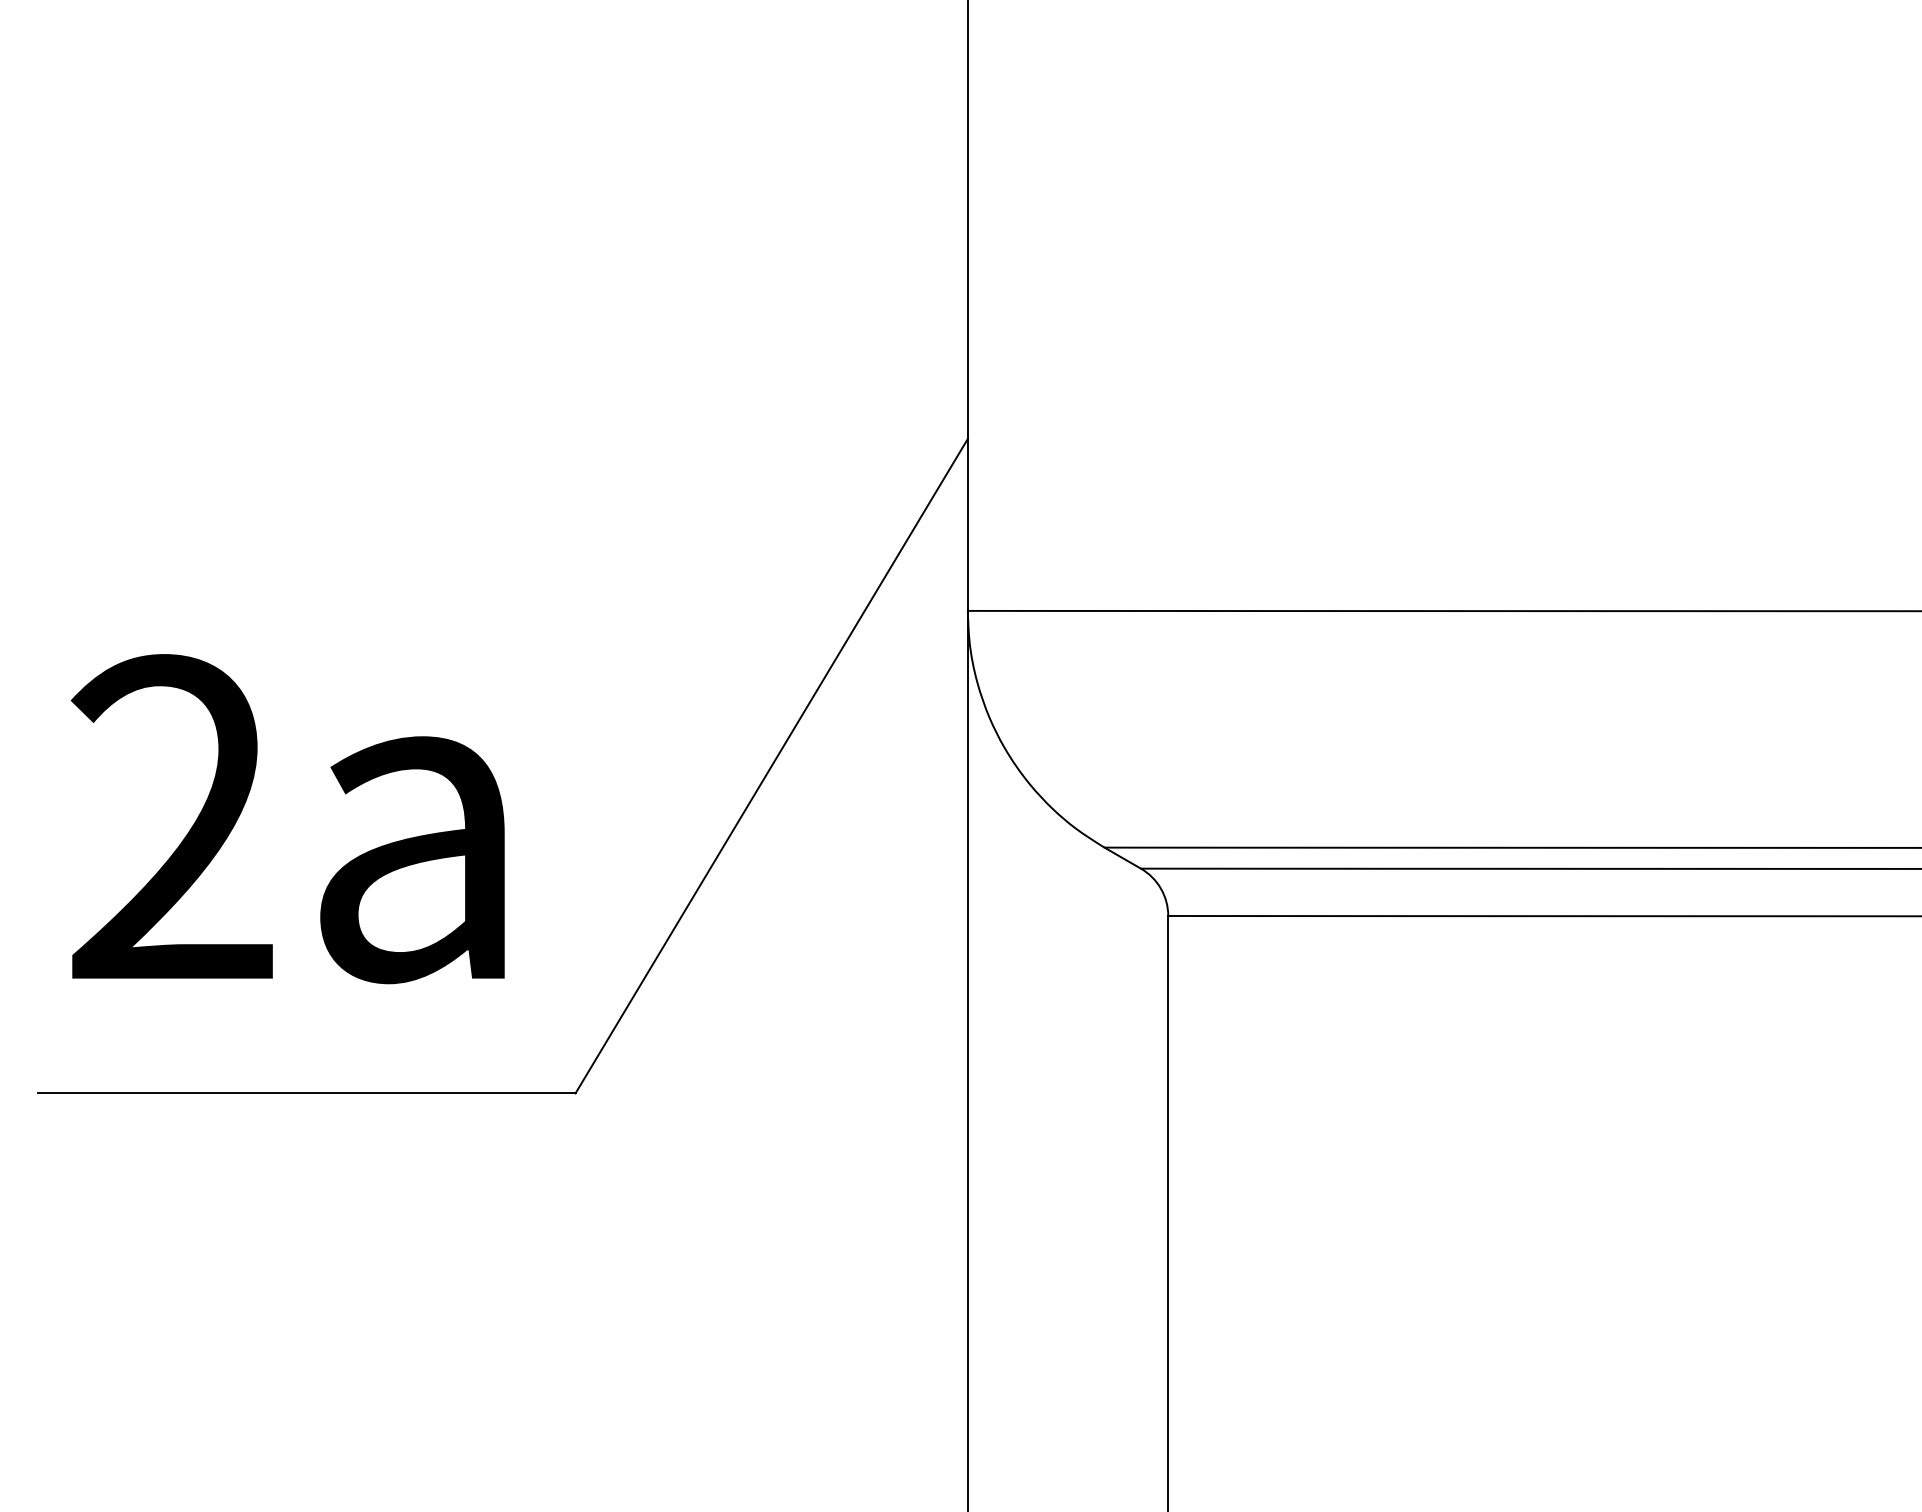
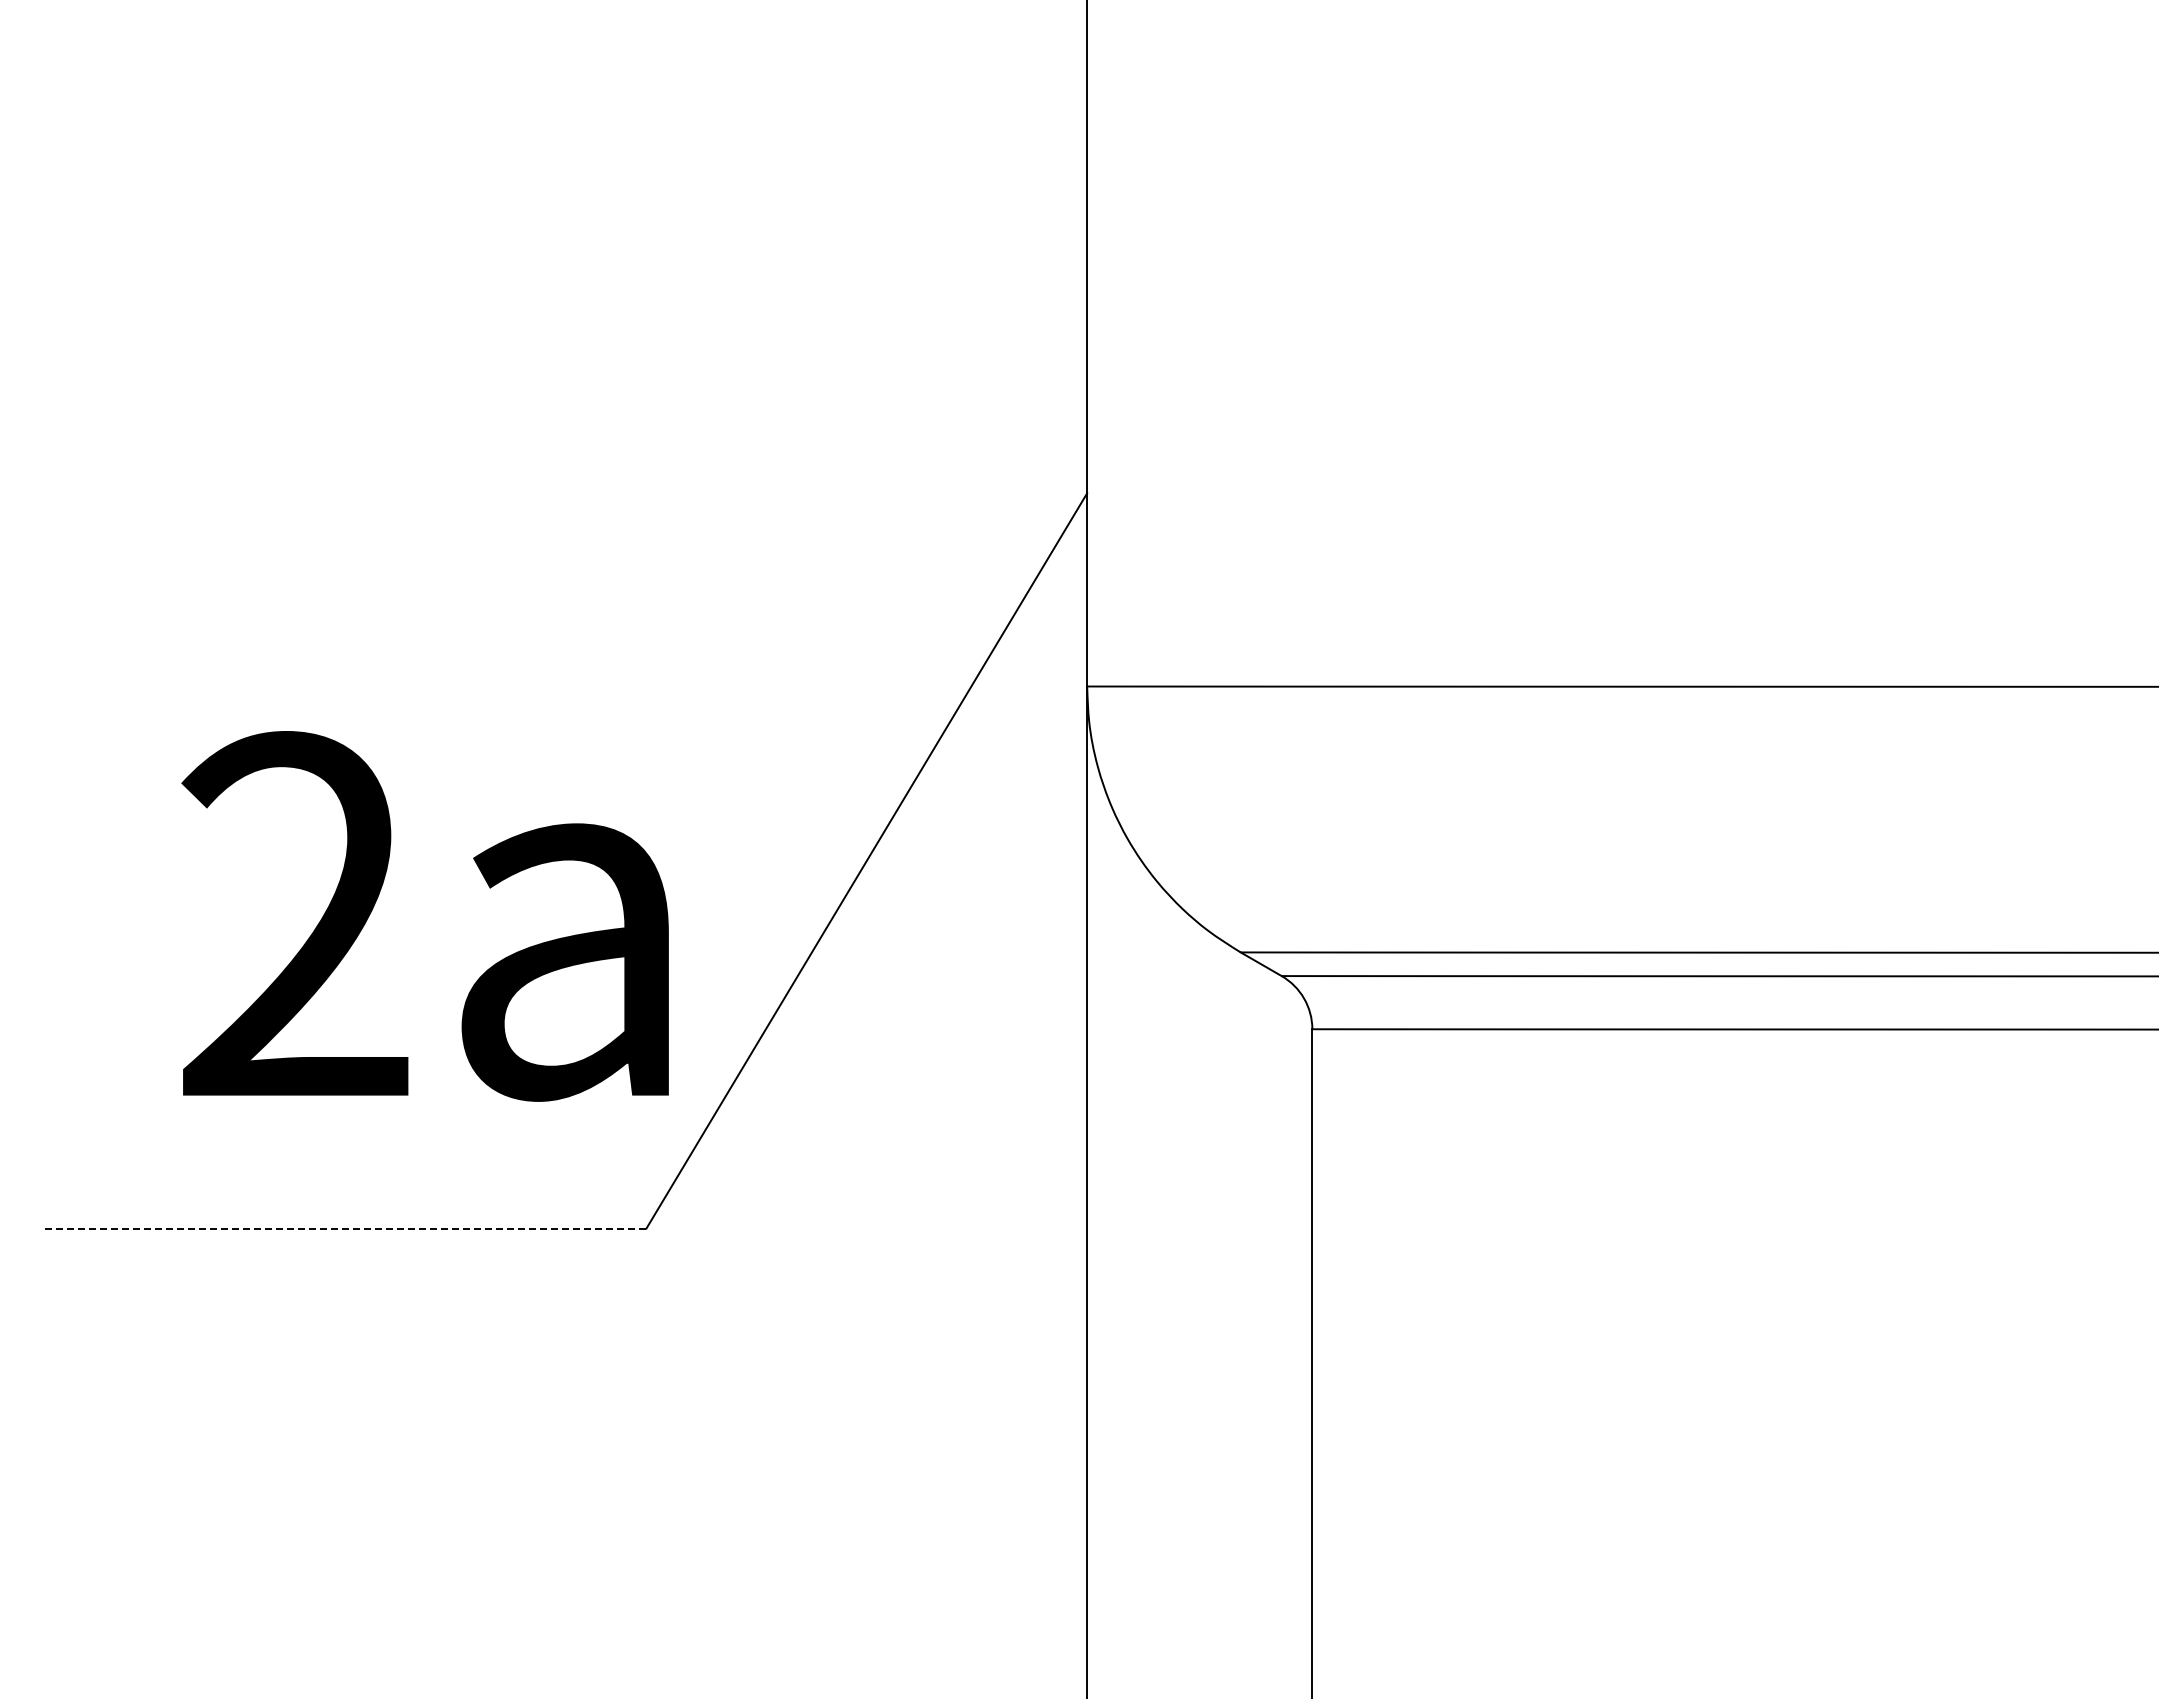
text: (287, 819) -> (424, 916), moved
line: (306, 1093) -> (344, 1228), solid -> dashed

